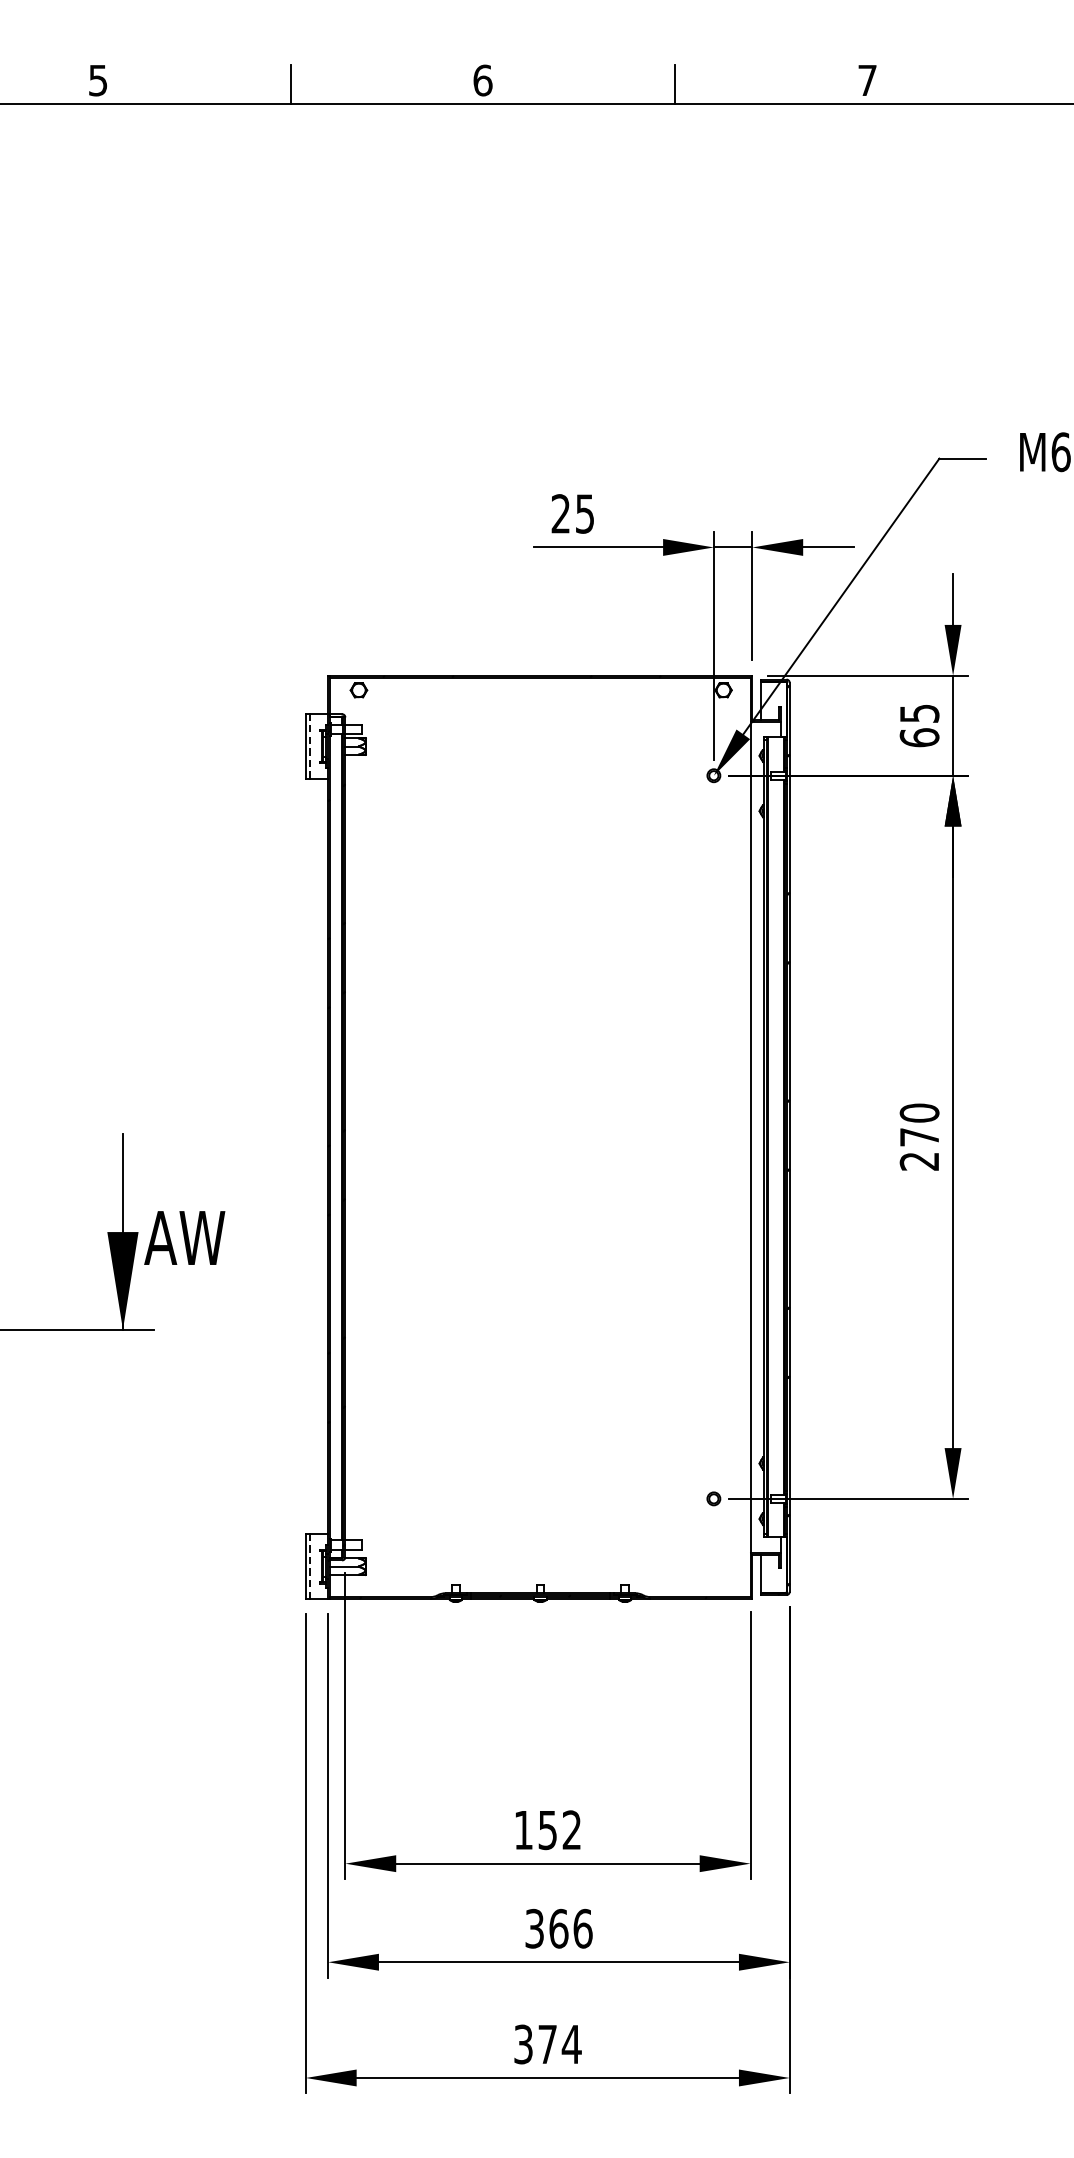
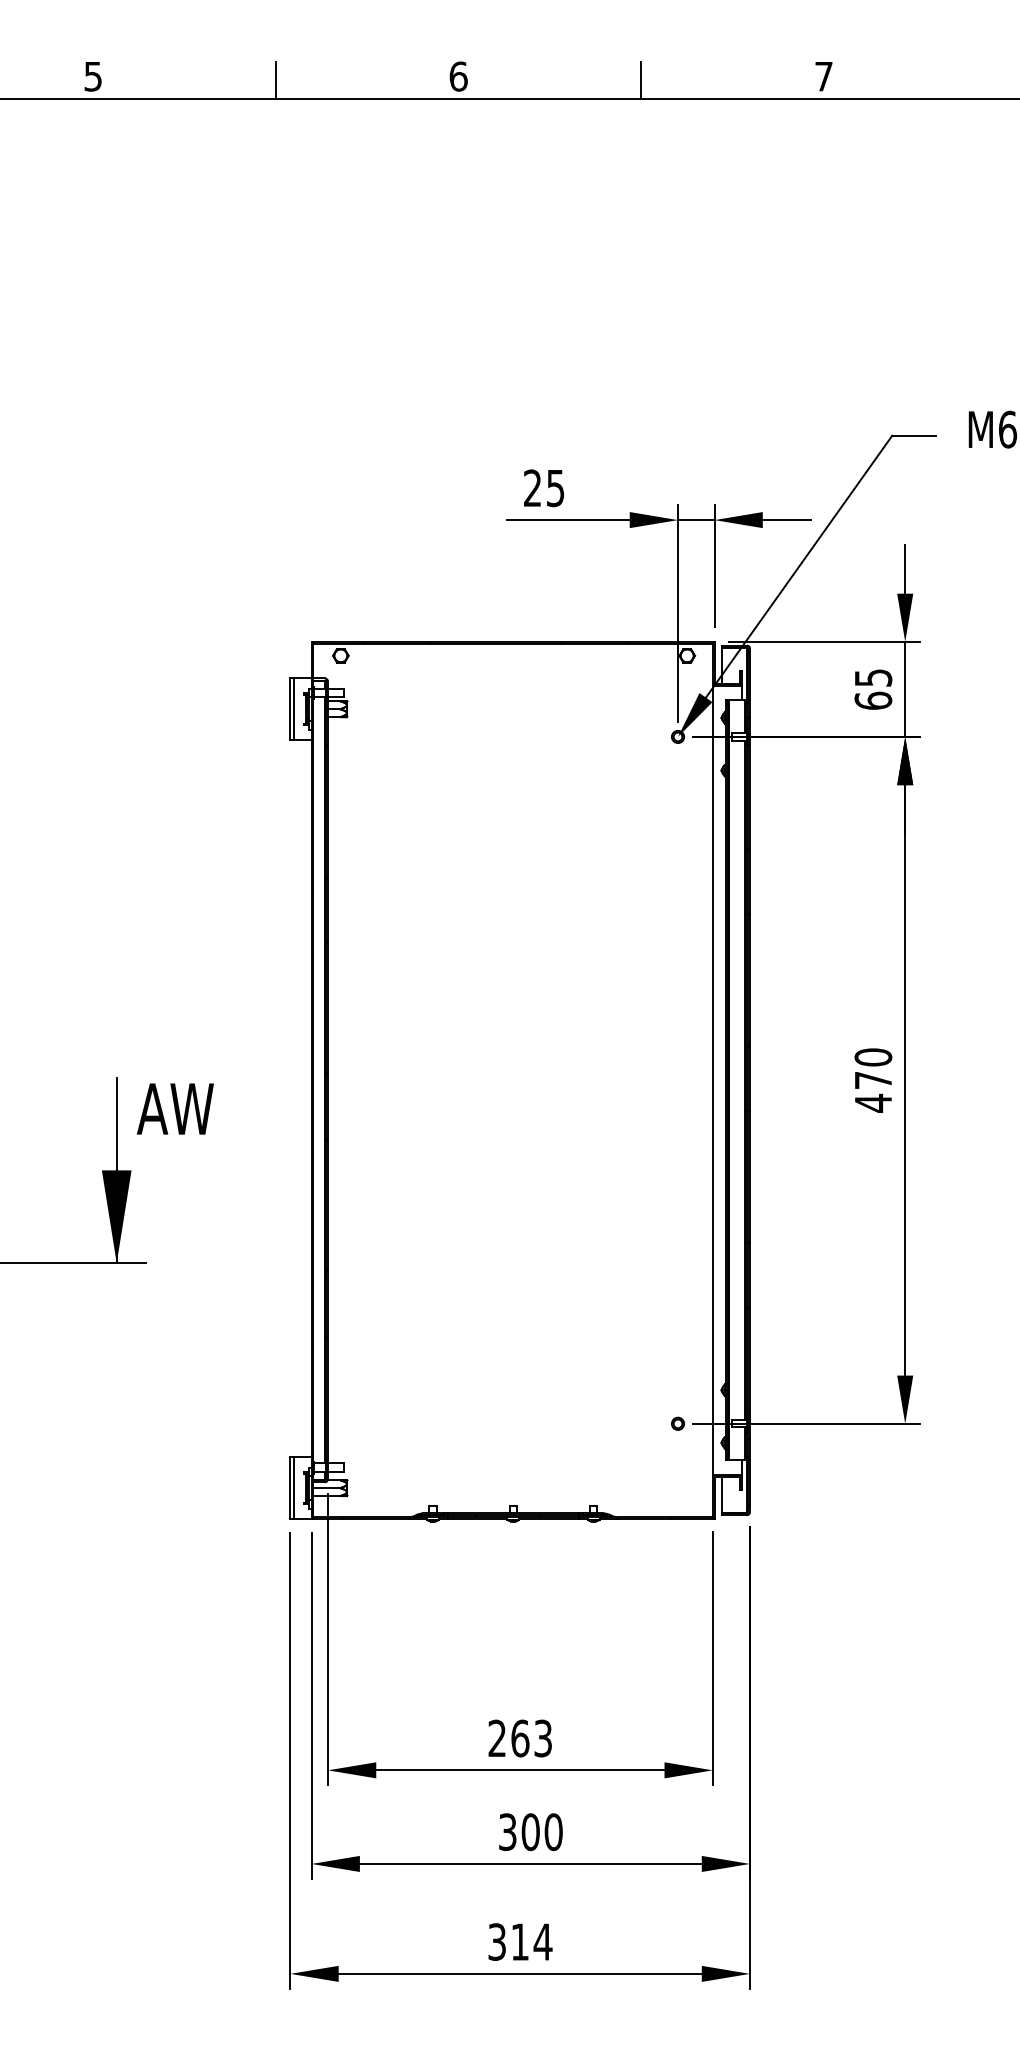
line: (310, 746) -> (294, 709), dashed -> solid
text: (918, 1160) -> (872, 1102), 270 -> 470
text: (184, 1237) -> (175, 1108), moved
line: (310, 1566) -> (294, 1488), dashed -> solid
text: (547, 1830) -> (519, 1738), 152 -> 263
text: (570, 1928) -> (541, 1831), 366 -> 300
text: (547, 2043) -> (519, 1941), 374 -> 314

